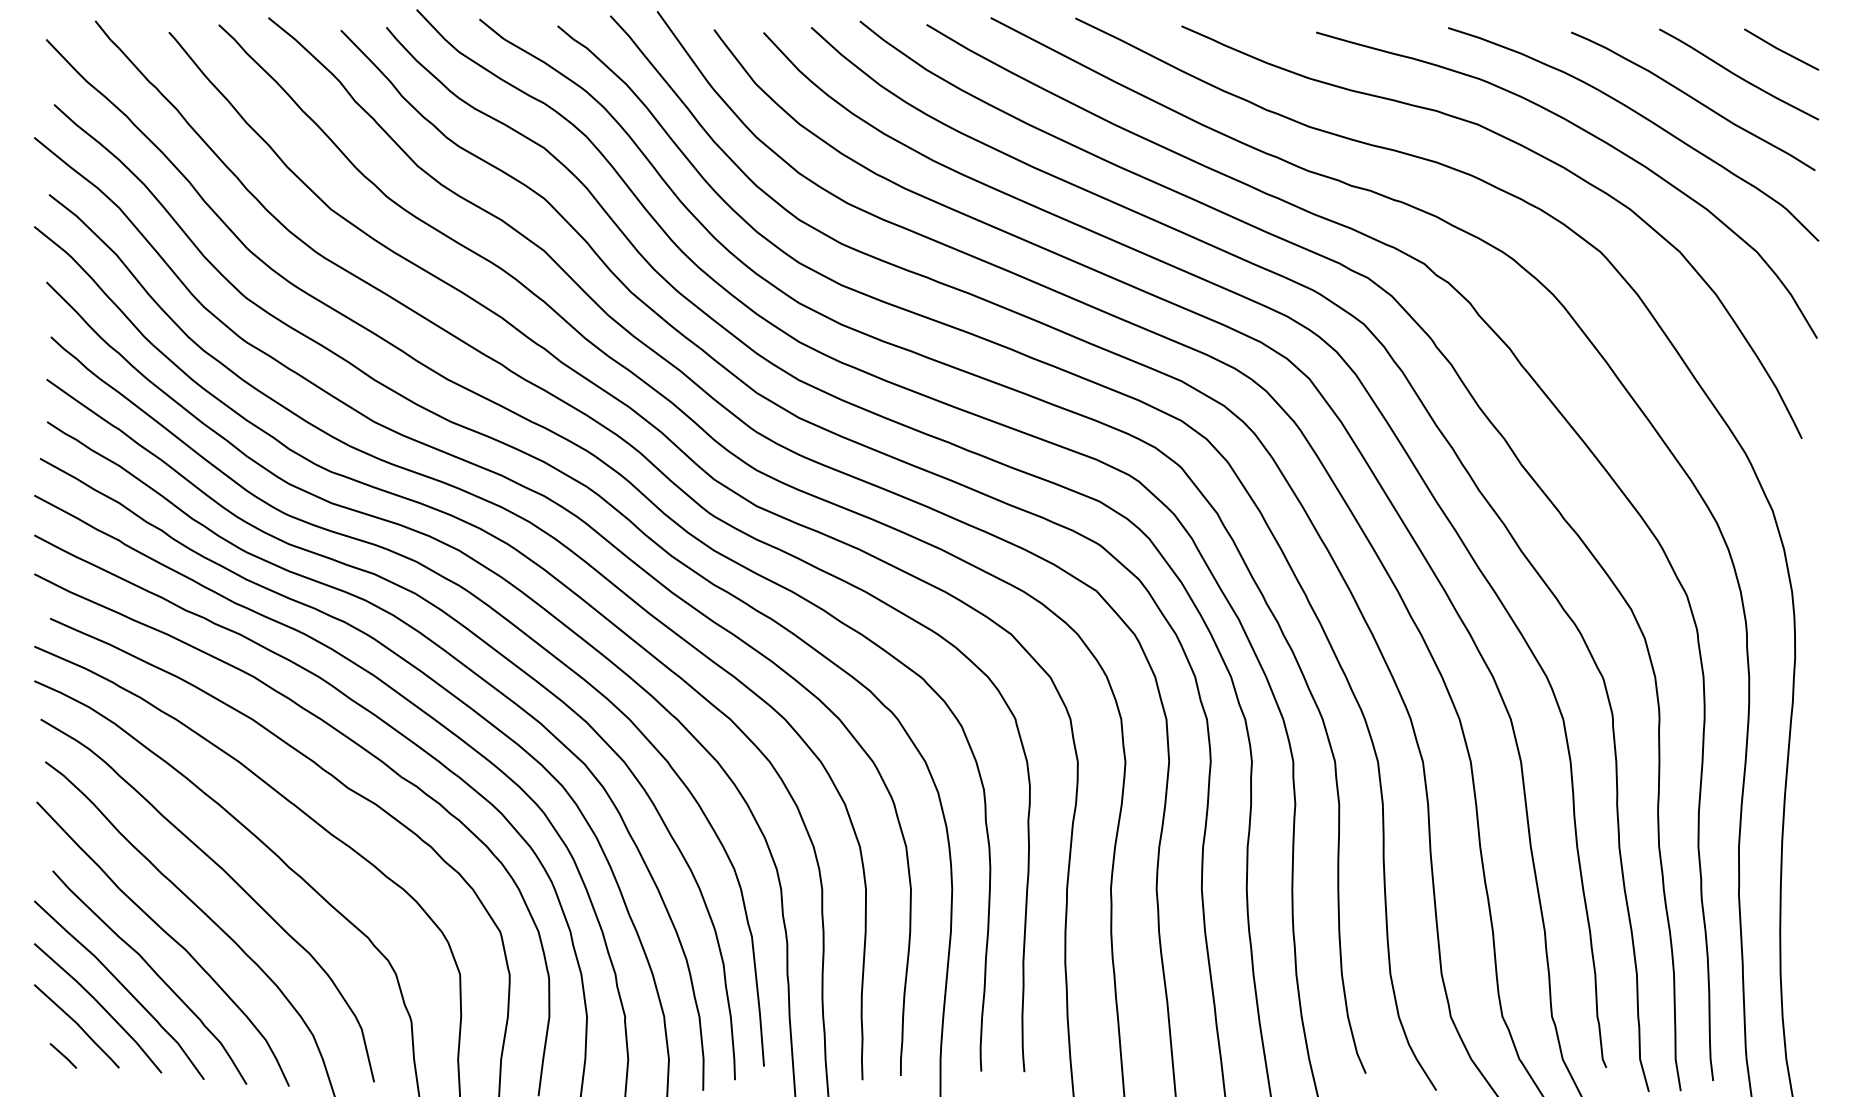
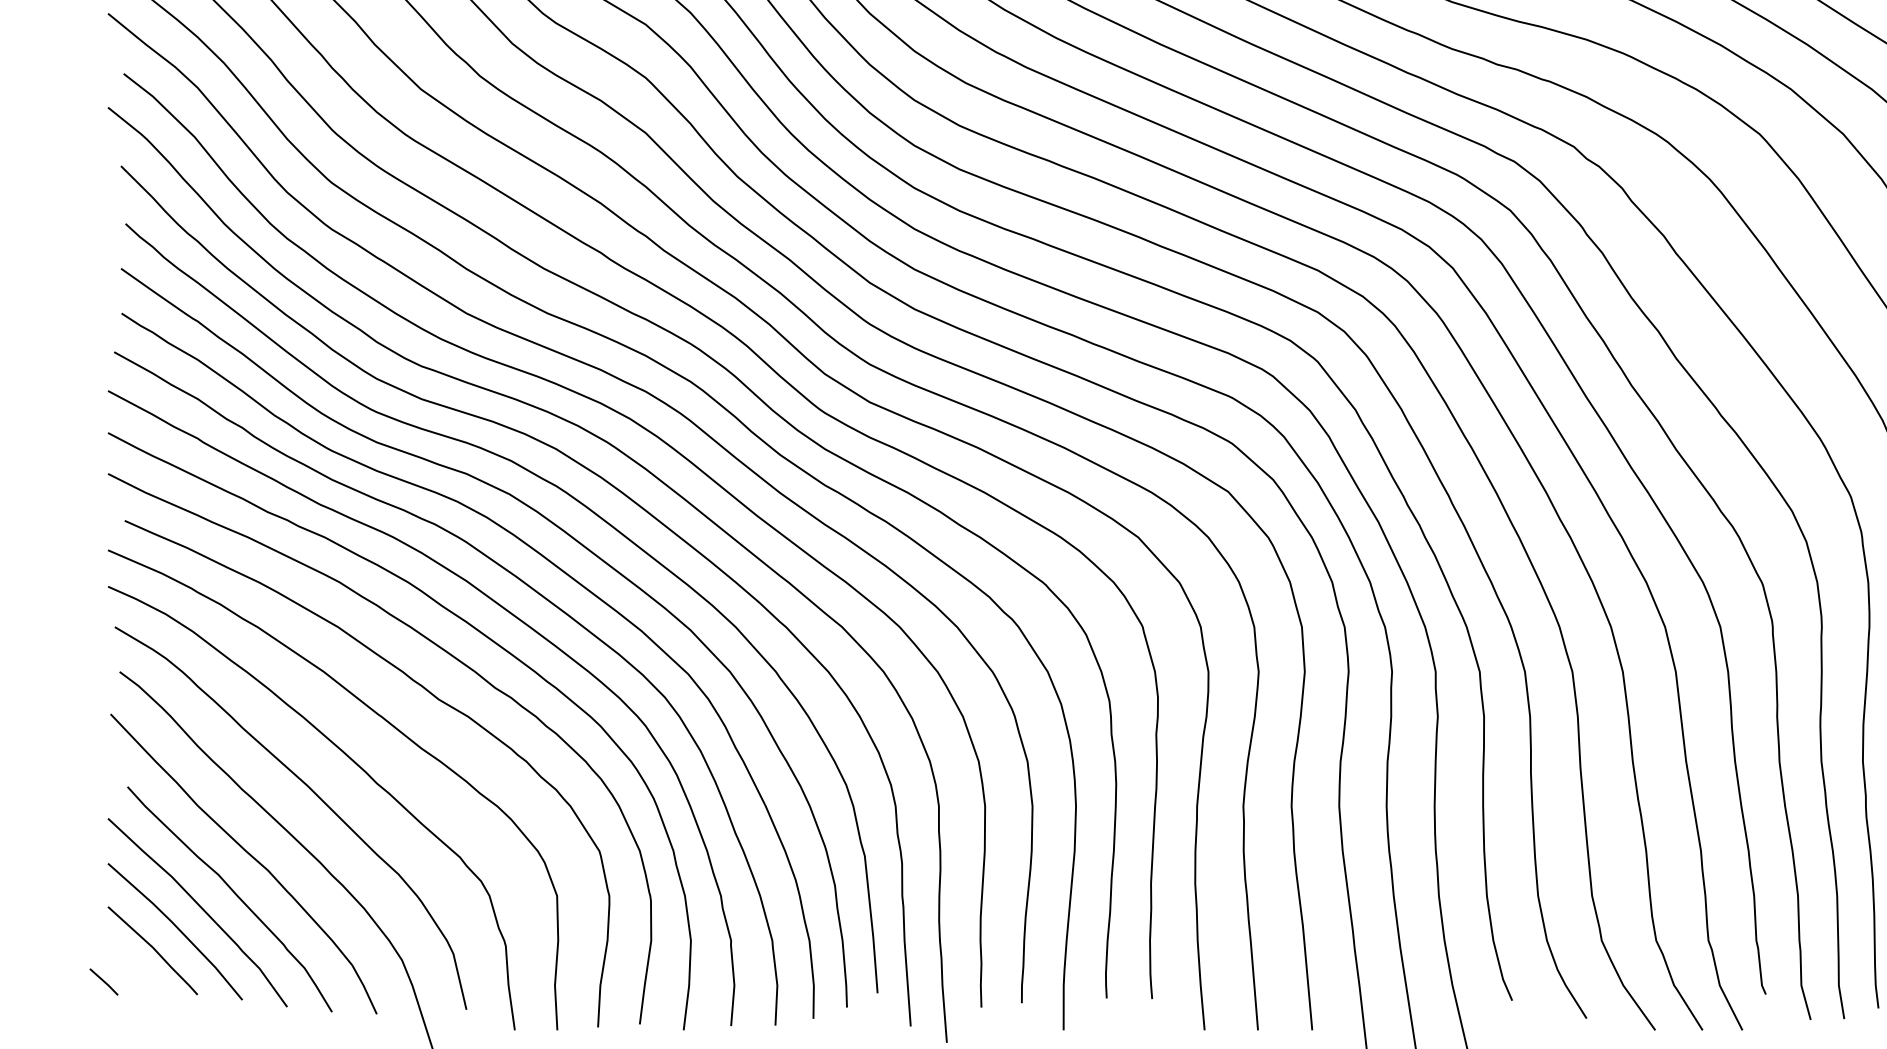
line: (63, 1055) -> (104, 981), moved

